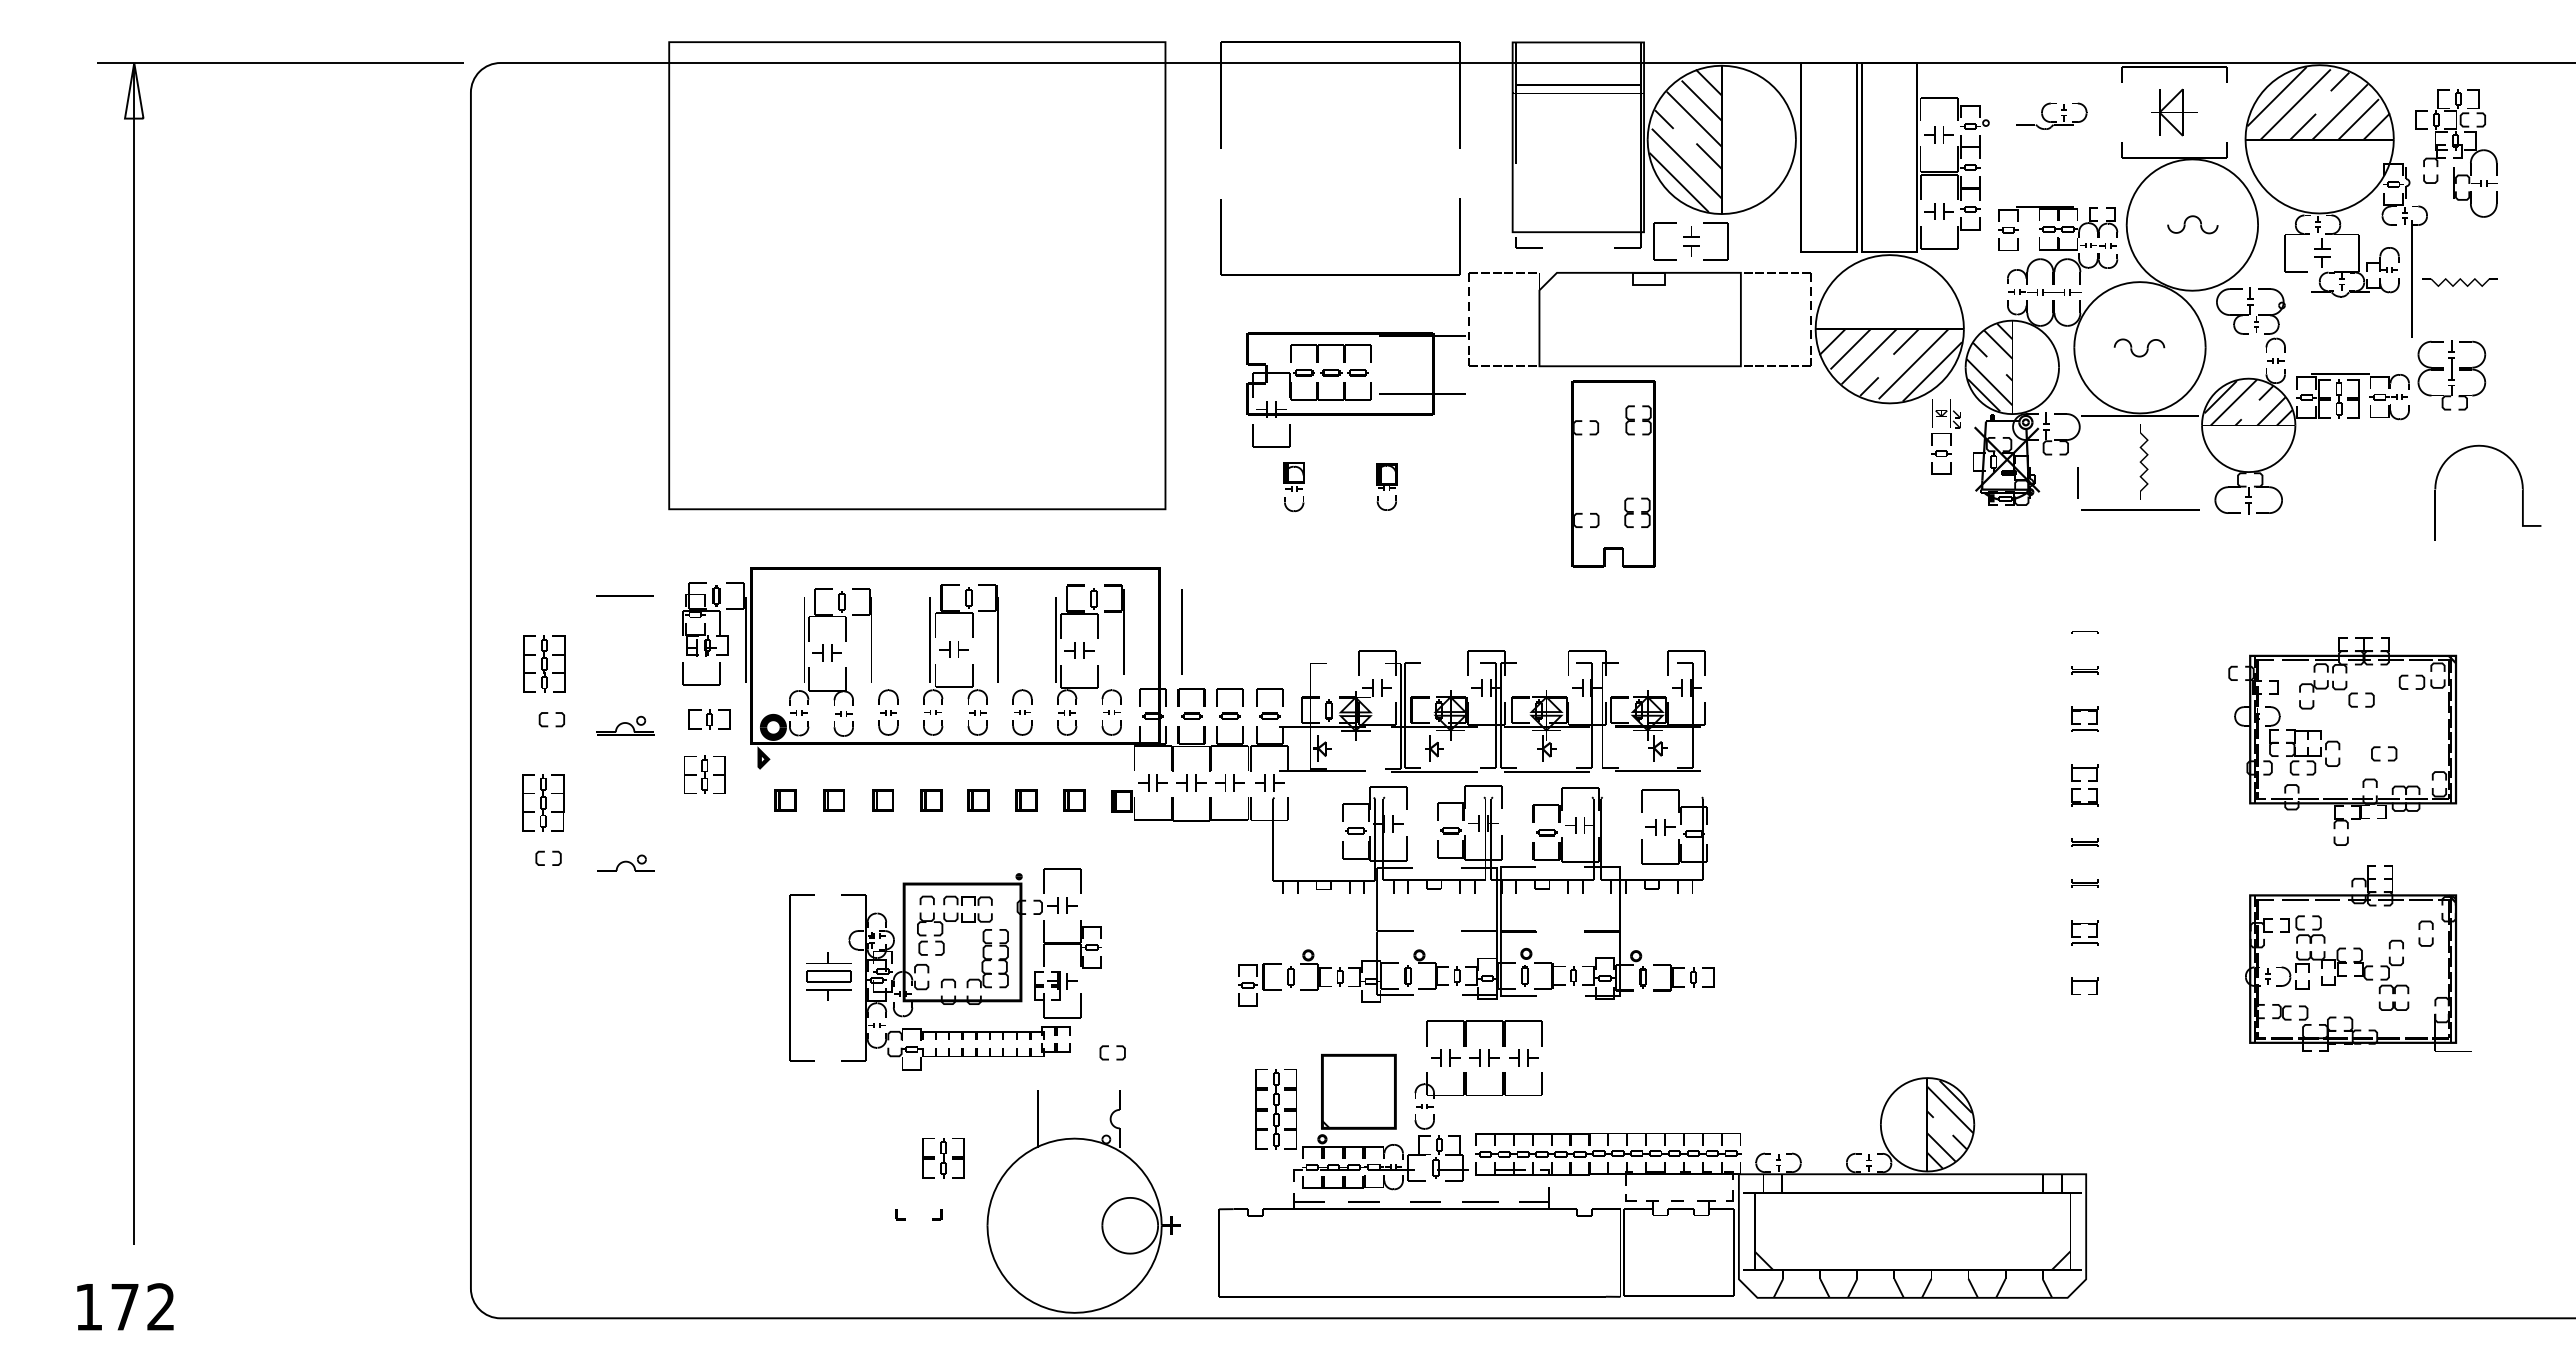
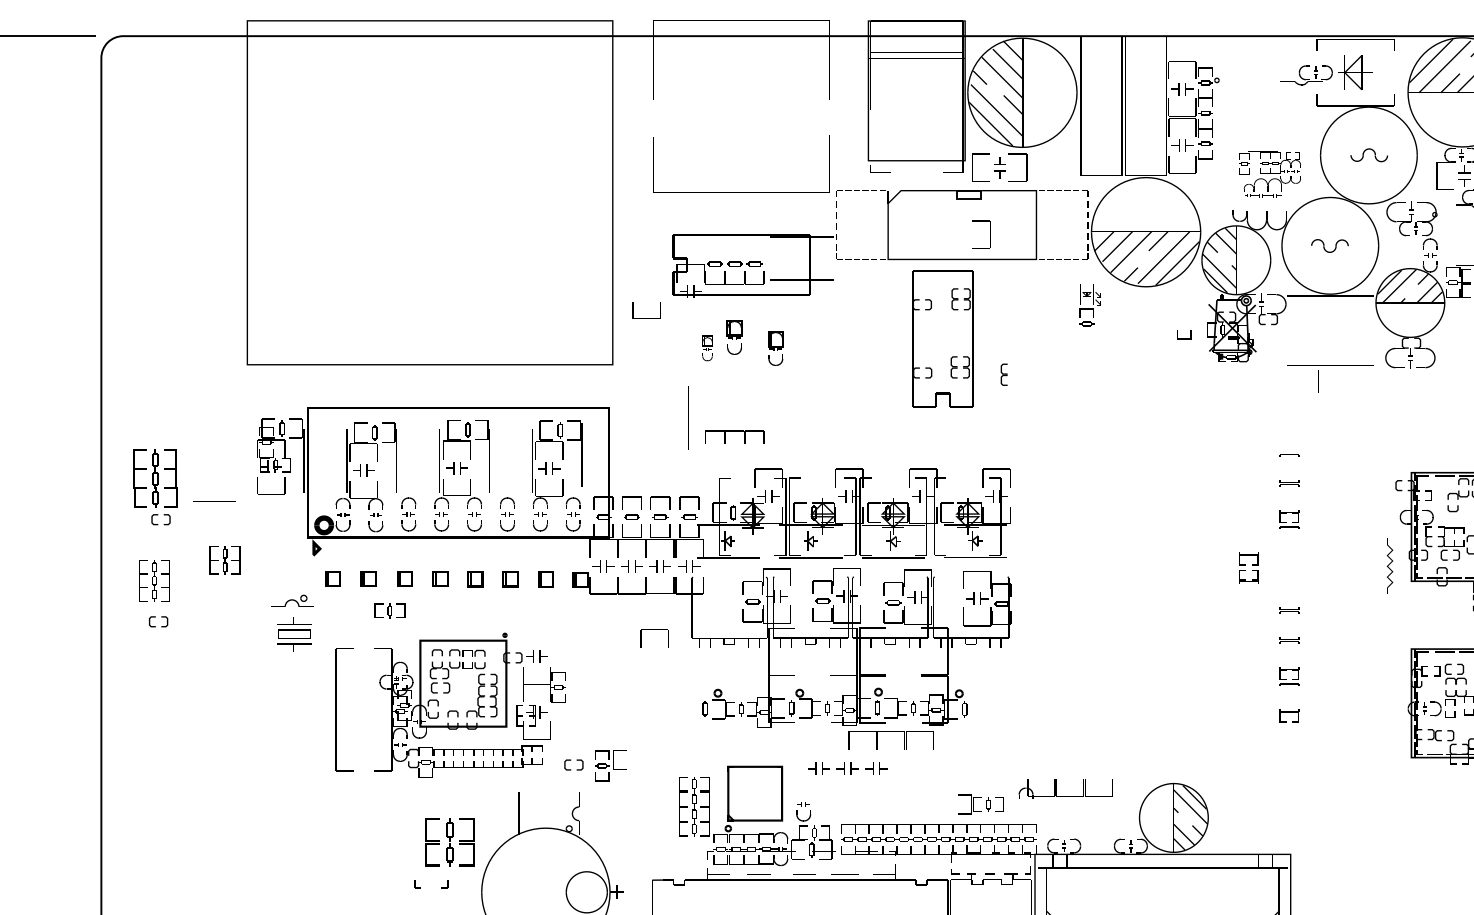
part: (2051, 115) -> (1306, 74), moved
part: (2058, 250) -> (1270, 174), size x0.7
part: (1677, 332) -> (989, 234), added
part: (1330, 345) -> (734, 431), moved
part: (1945, 427) -> (1089, 304), moved
part: (1271, 446) -> (646, 318), moved
part: (2143, 461) -> (1389, 565), moved
part: (1330, 471) -> (734, 336), added
line: (2077, 482) -> (1318, 381), moved
part: (1293, 486) -> (707, 347), size x0.7
part: (1696, 522) -> (1003, 374), added
line: (624, 595) -> (214, 501), moved
line: (1181, 631) -> (687, 417), moved
part: (544, 663) -> (155, 478), size x1.4
part: (709, 719) -> (389, 610), moved
part: (625, 725) -> (215, 523), removed
part: (704, 774) -> (224, 560), moved
part: (2084, 785) -> (1248, 568), moved
part: (625, 862) -> (291, 600), moved
part: (1062, 869) -> (654, 629), moved
part: (828, 976) -> (293, 634), moved
part: (1690, 977) -> (986, 804), moved
part: (1259, 984) -> (610, 765), moved
part: (1484, 1021) -> (891, 731), moved
part: (1478, 1095) -> (1065, 796), moved
part: (943, 1158) -> (449, 842), size x1.6

